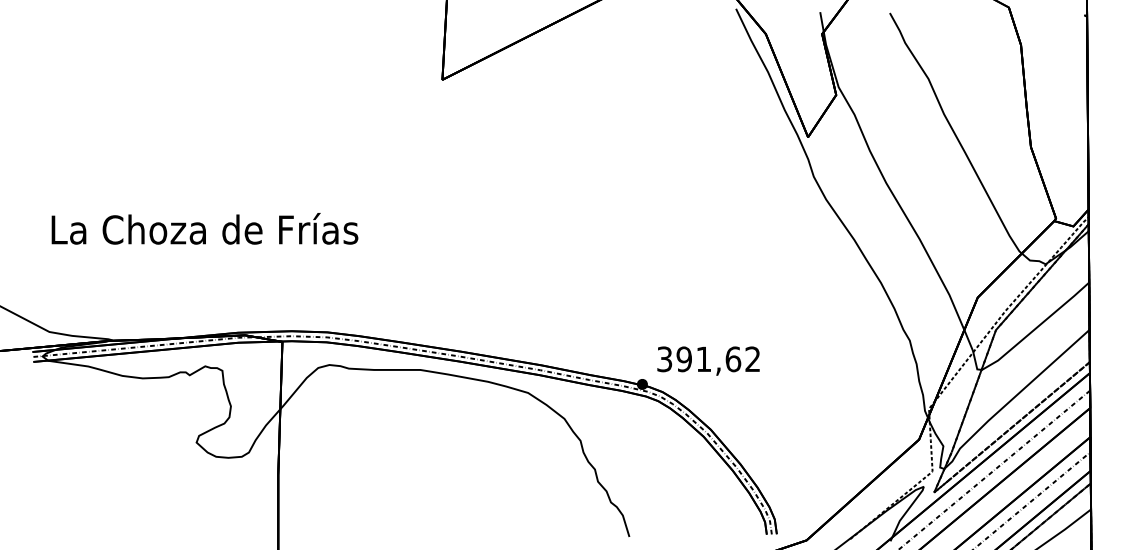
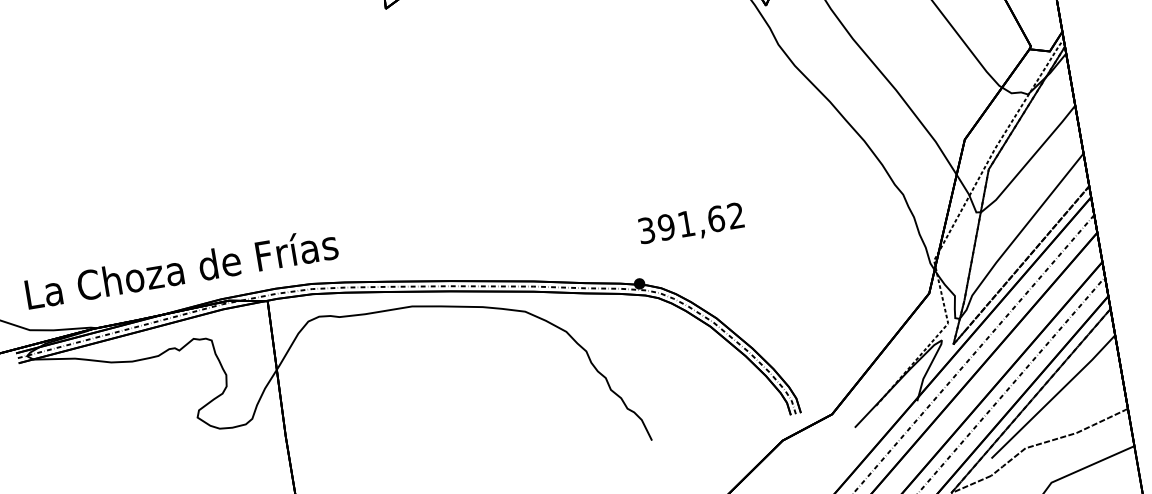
text: (204, 228) -> (181, 268), moved
text: (708, 360) -> (691, 224), moved

